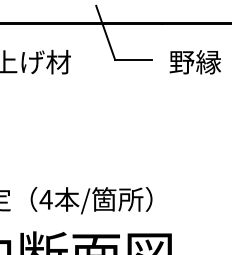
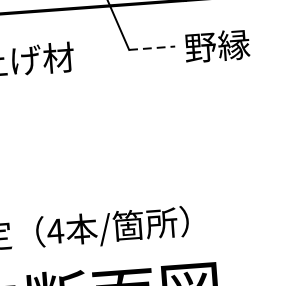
line: (134, 60) -> (153, 48), solid -> dashed
text: (194, 62) -> (216, 46), moved

